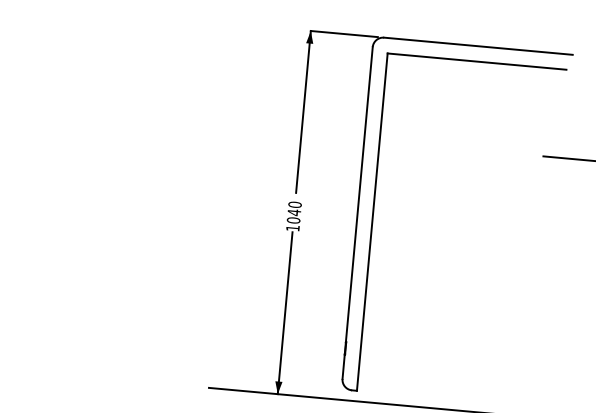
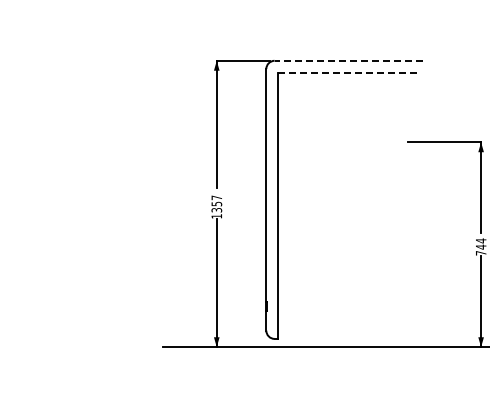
line: (477, 45) -> (348, 60), solid -> dashed
line: (477, 61) -> (349, 72), solid -> dashed
text: (294, 211) -> (216, 203), 1040 -> 1357

